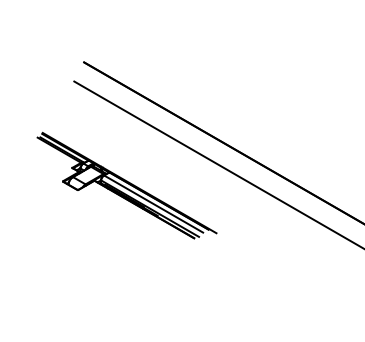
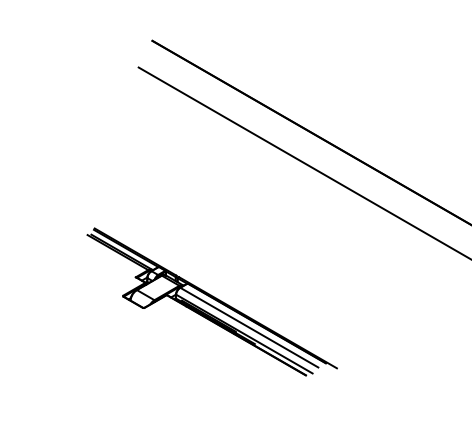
part: (126, 185) -> (211, 301), moved

